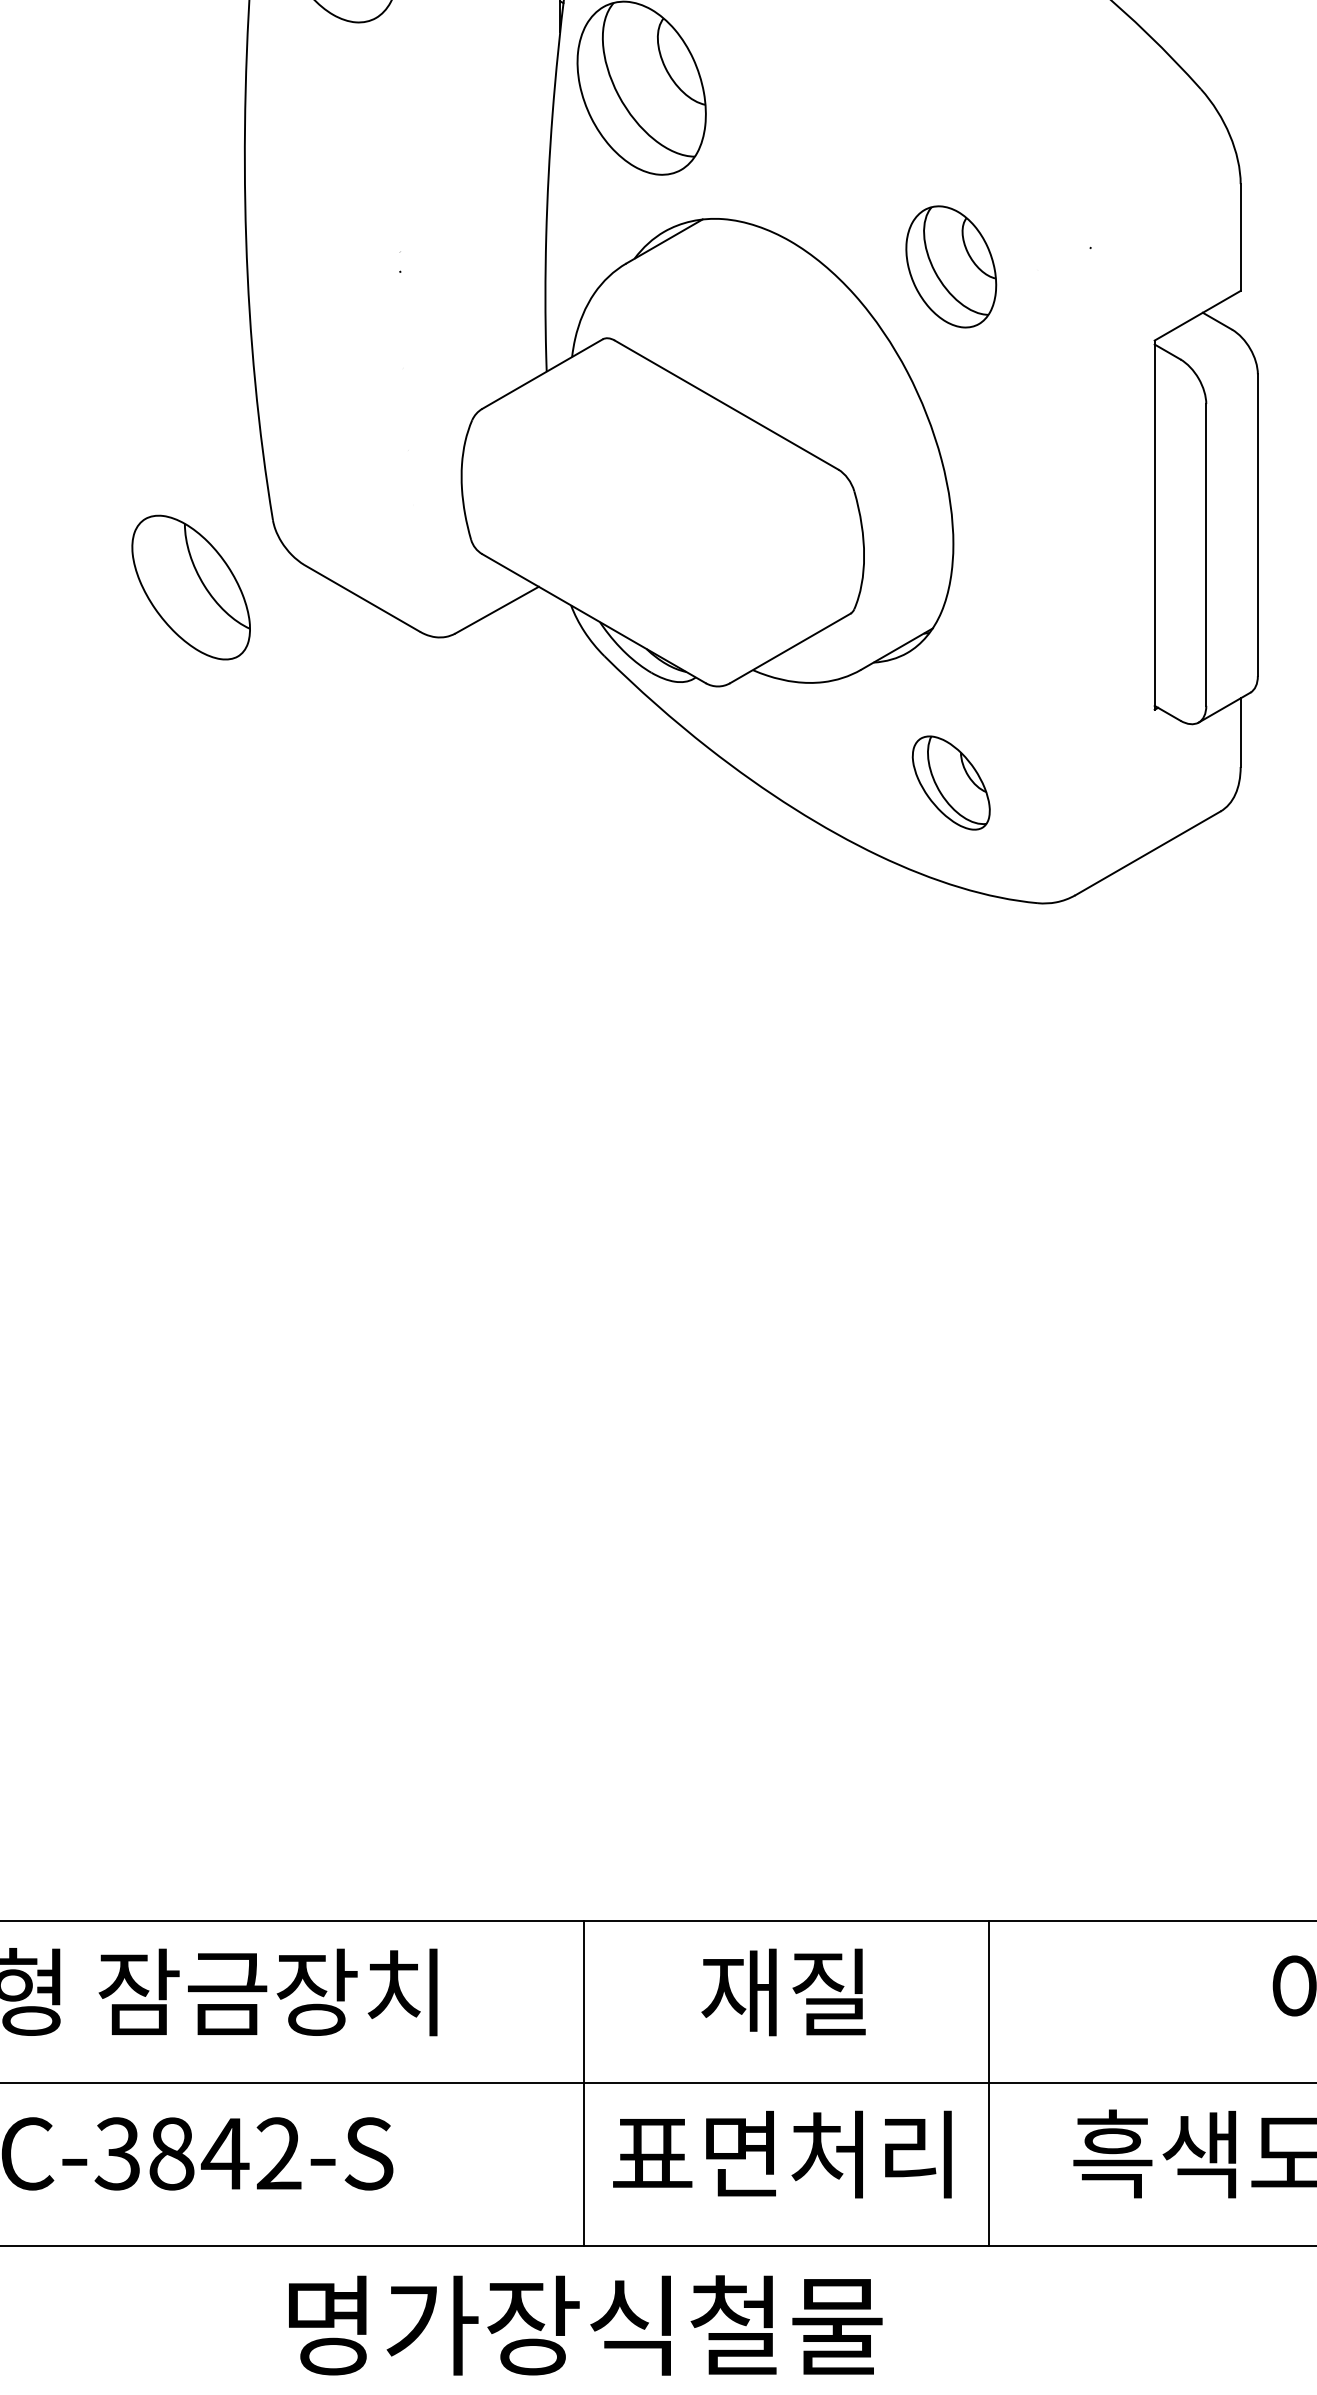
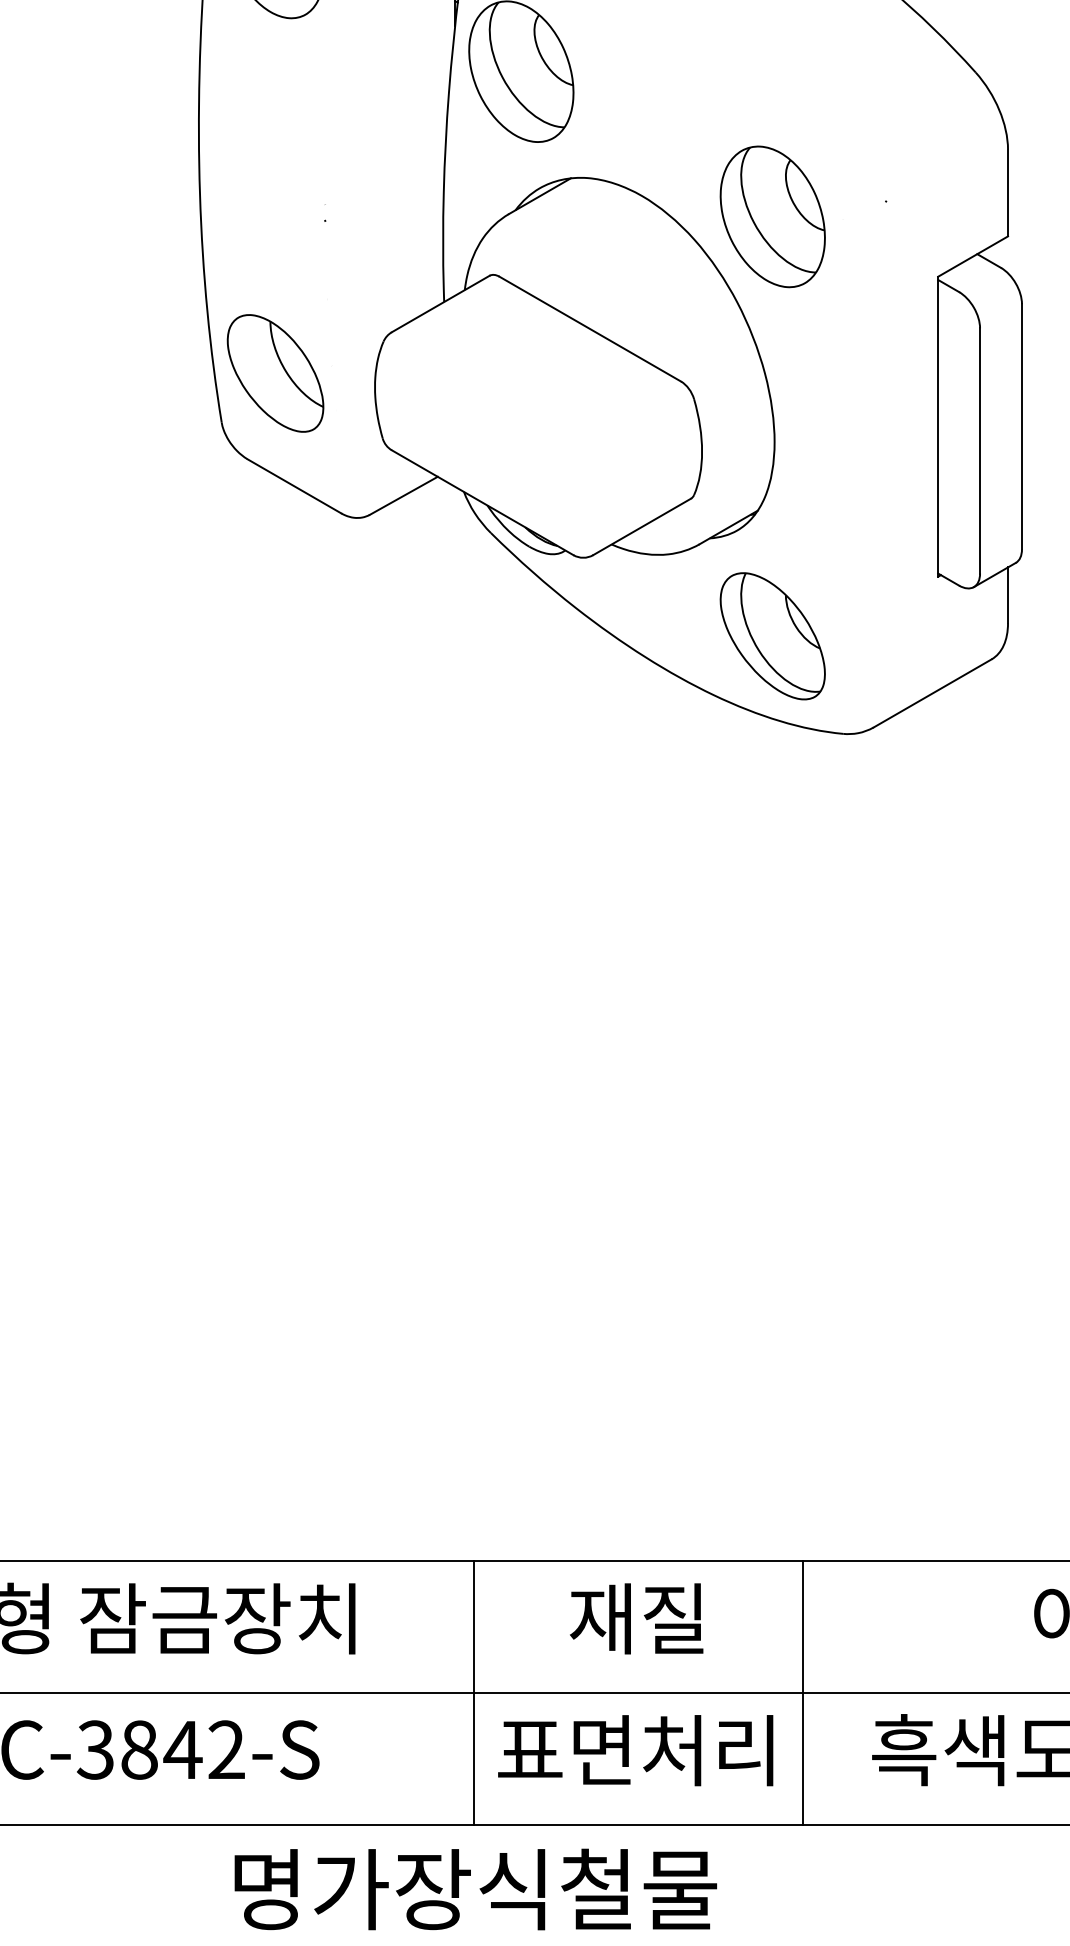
part: (951, 266) -> (773, 216), size x1.43
part: (190, 587) -> (275, 373), moved
part: (951, 782) -> (773, 635), size x1.67

